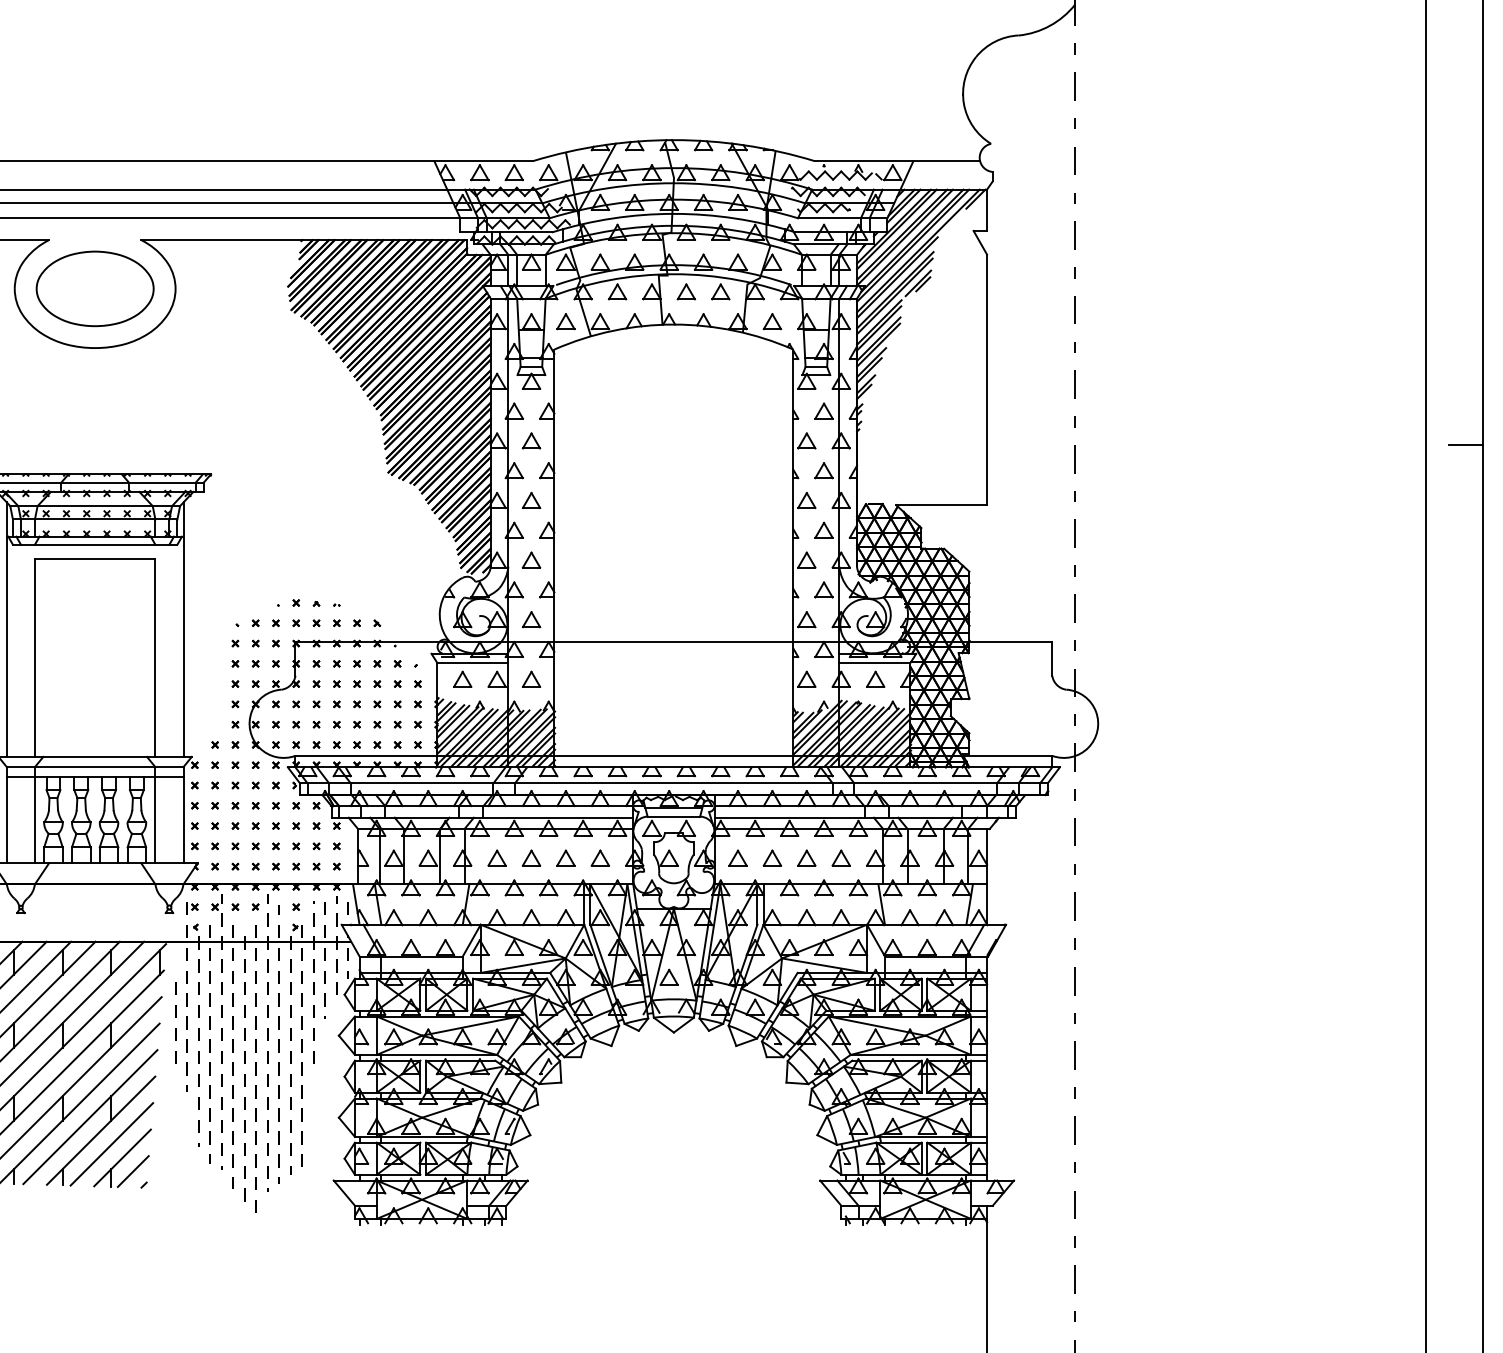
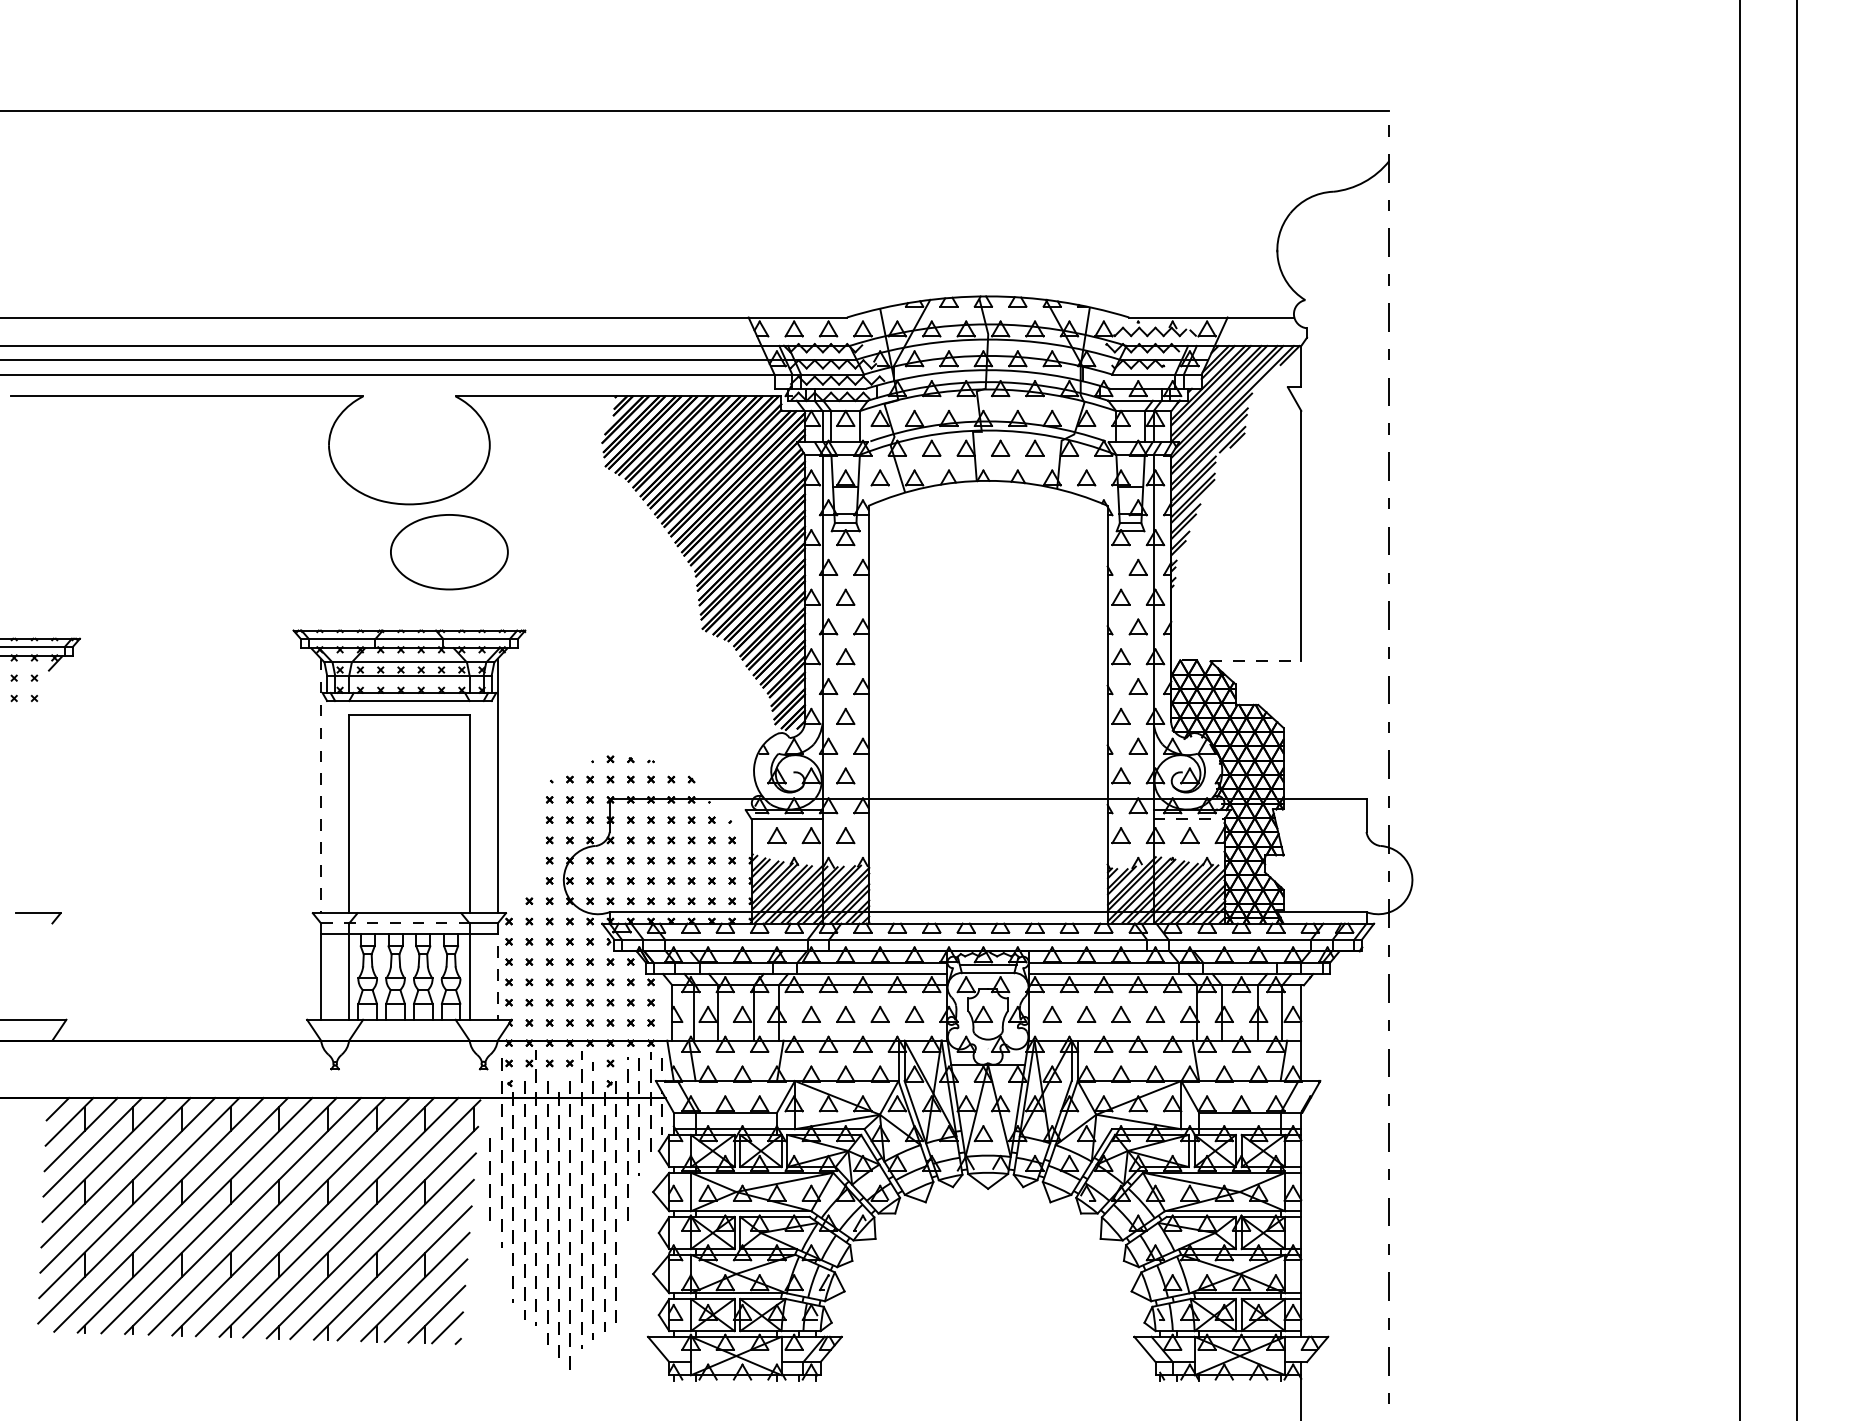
part: (95, 289) -> (449, 552), moved
line: (1465, 445) -> (1779, 601), removed
line: (942, 505) -> (1256, 661), solid -> dashed
line: (7, 630) -> (321, 786), solid -> dashed
line: (875, 663) -> (1189, 819), solid -> dashed
line: (81, 767) -> (395, 923), solid -> dashed
line: (183, 816) -> (497, 972), solid -> dashed

